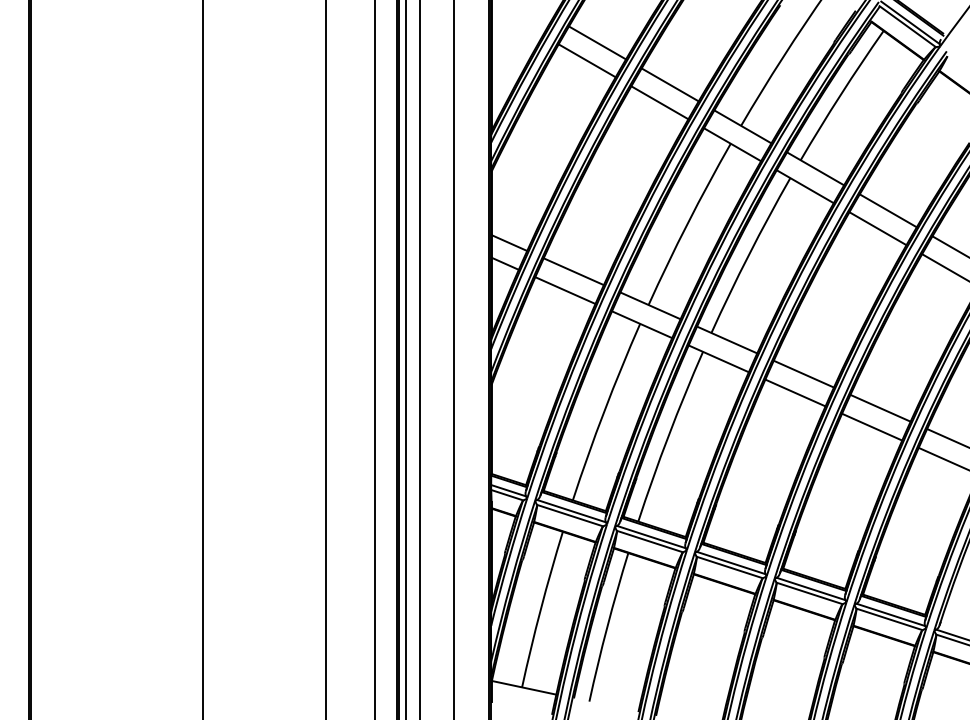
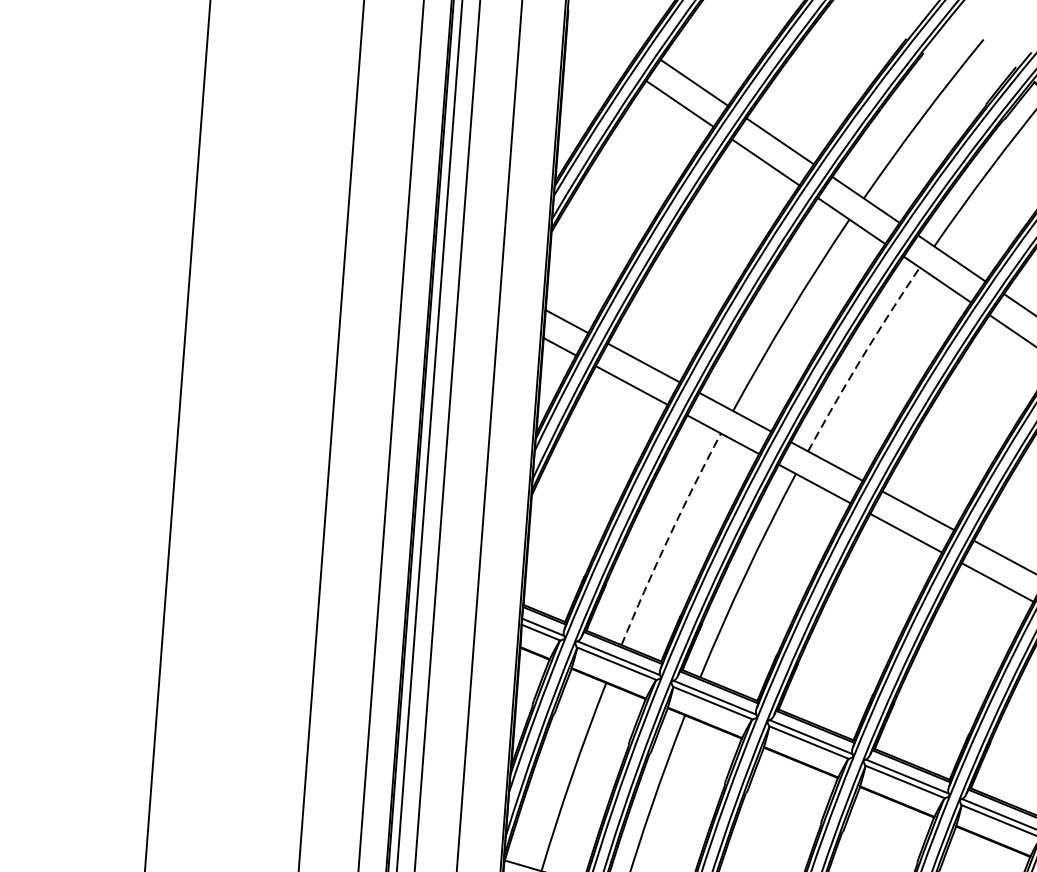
arc: (749, 254) -> (862, 358), solid -> dashed
arc: (604, 411) -> (668, 538), solid -> dashed

